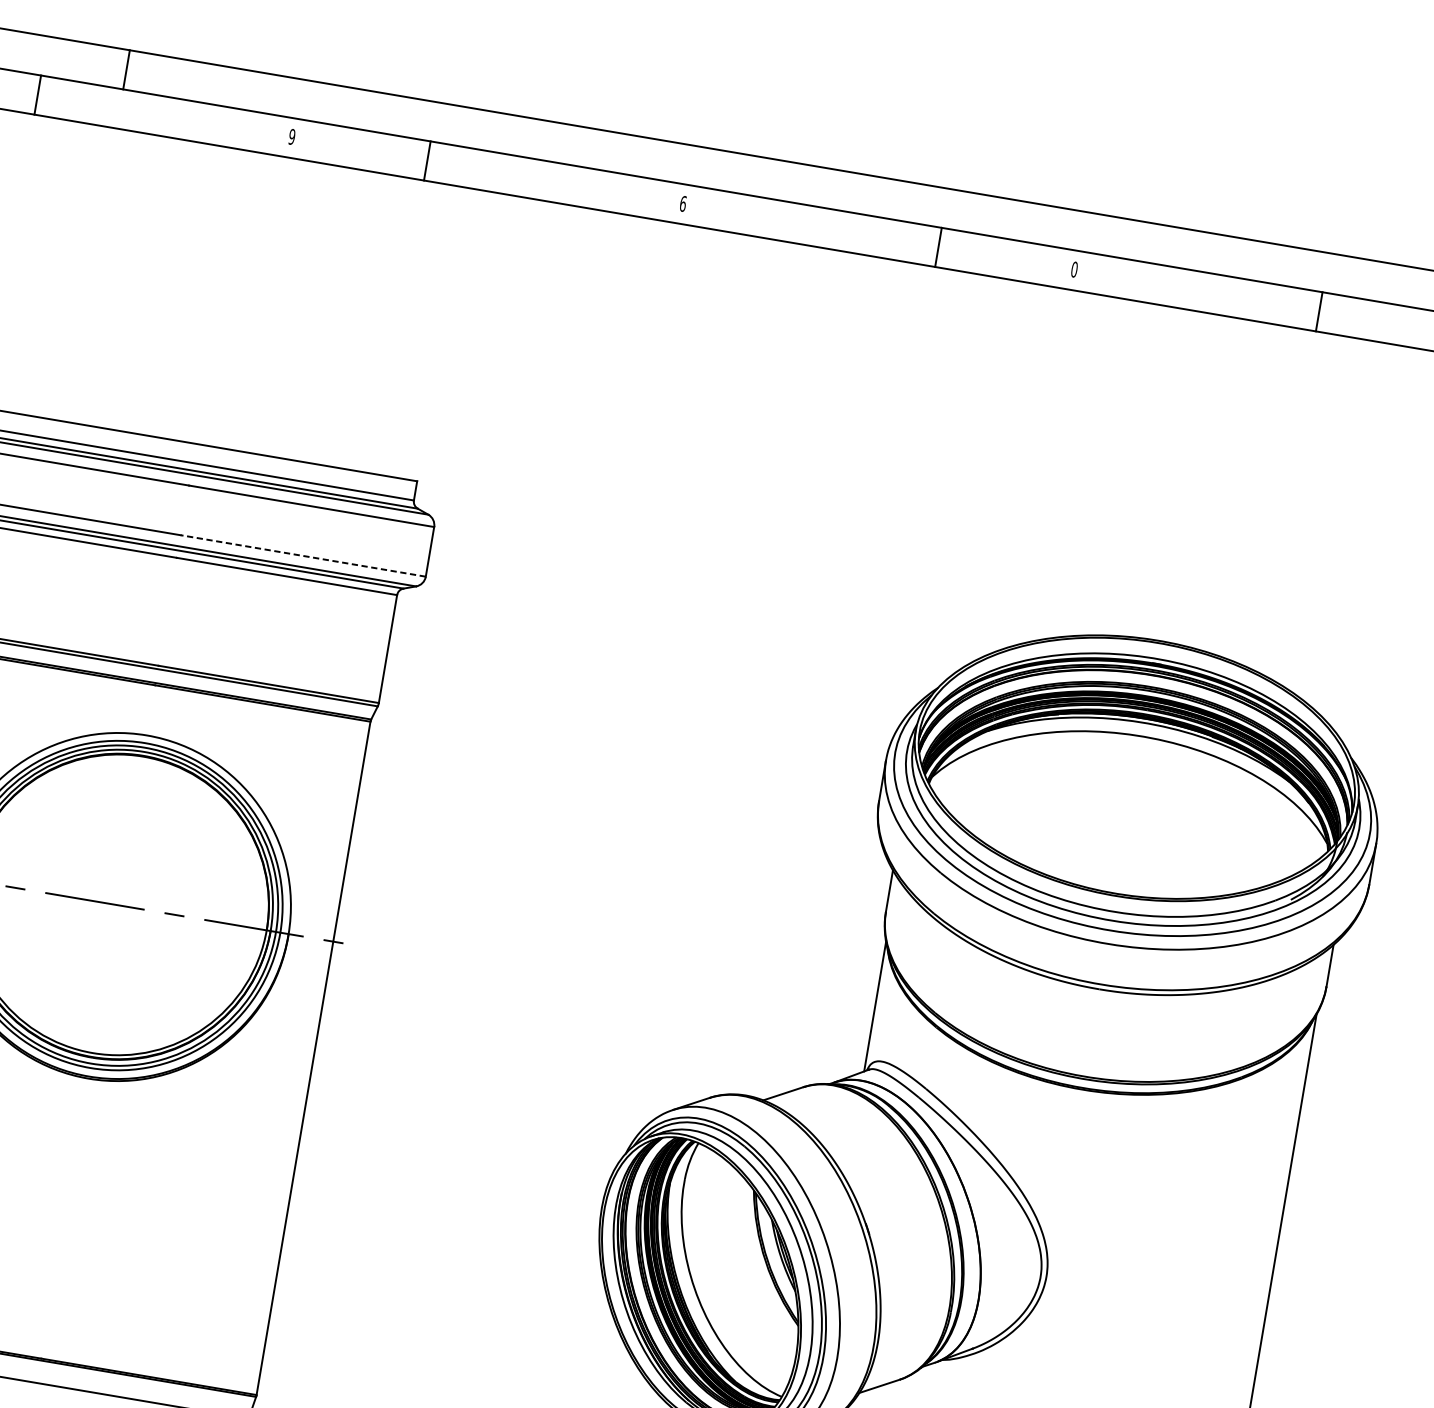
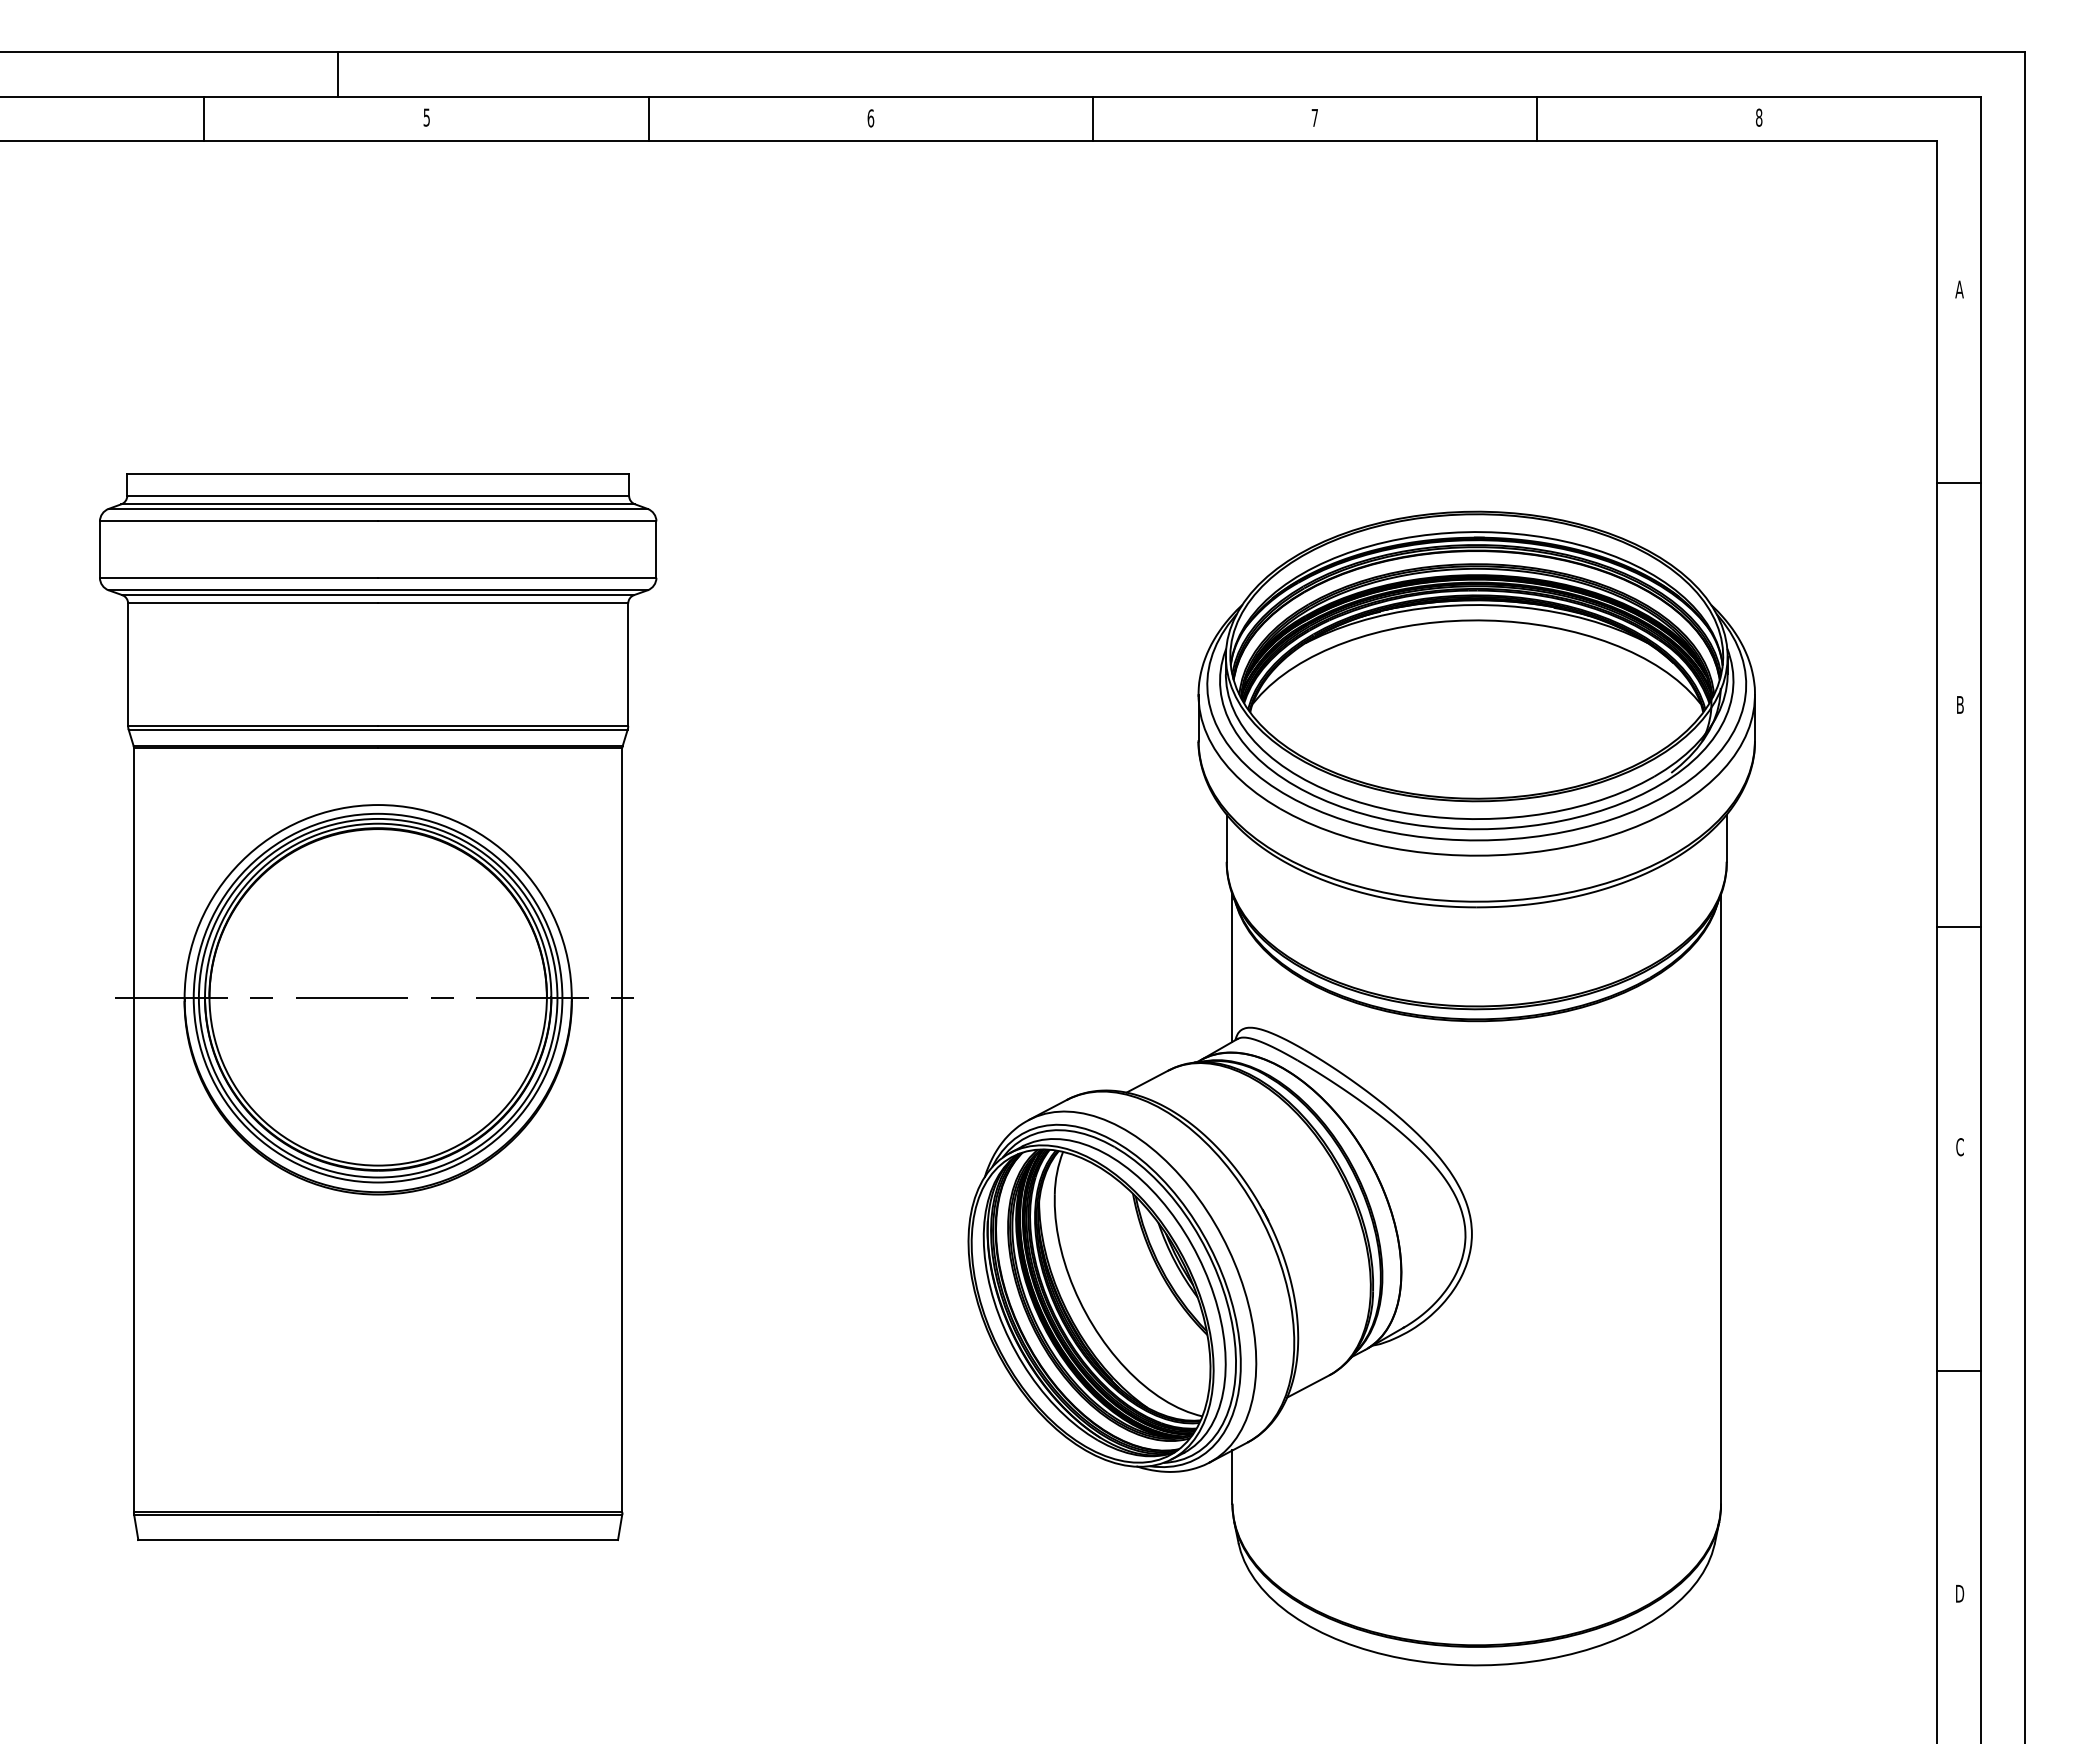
line: (126, 69) -> (337, 74), moved
line: (37, 94) -> (204, 118), moved
text: (291, 136) -> (426, 117), 9 -> 5
line: (427, 160) -> (648, 118), moved
line: (938, 247) -> (1092, 118), moved
text: (1074, 269) -> (1314, 117), 0 -> 7
line: (1319, 311) -> (1536, 118), moved
line: (302, 555) -> (516, 577), dashed -> solid

